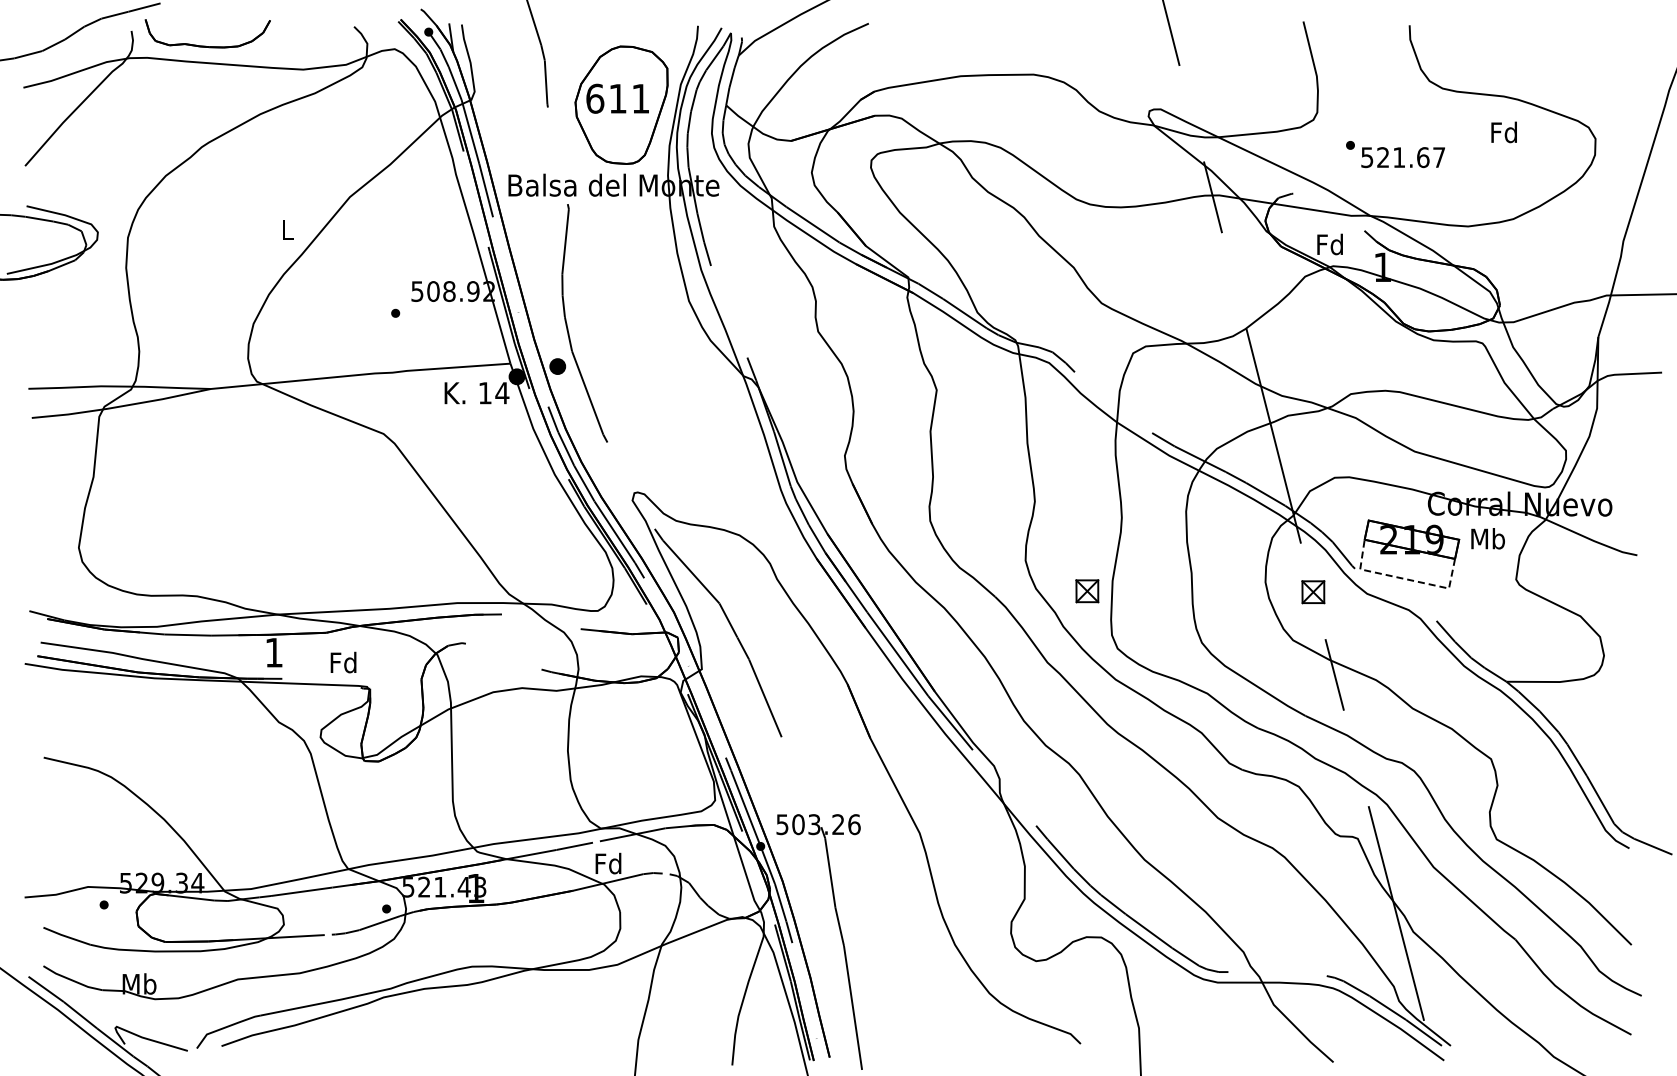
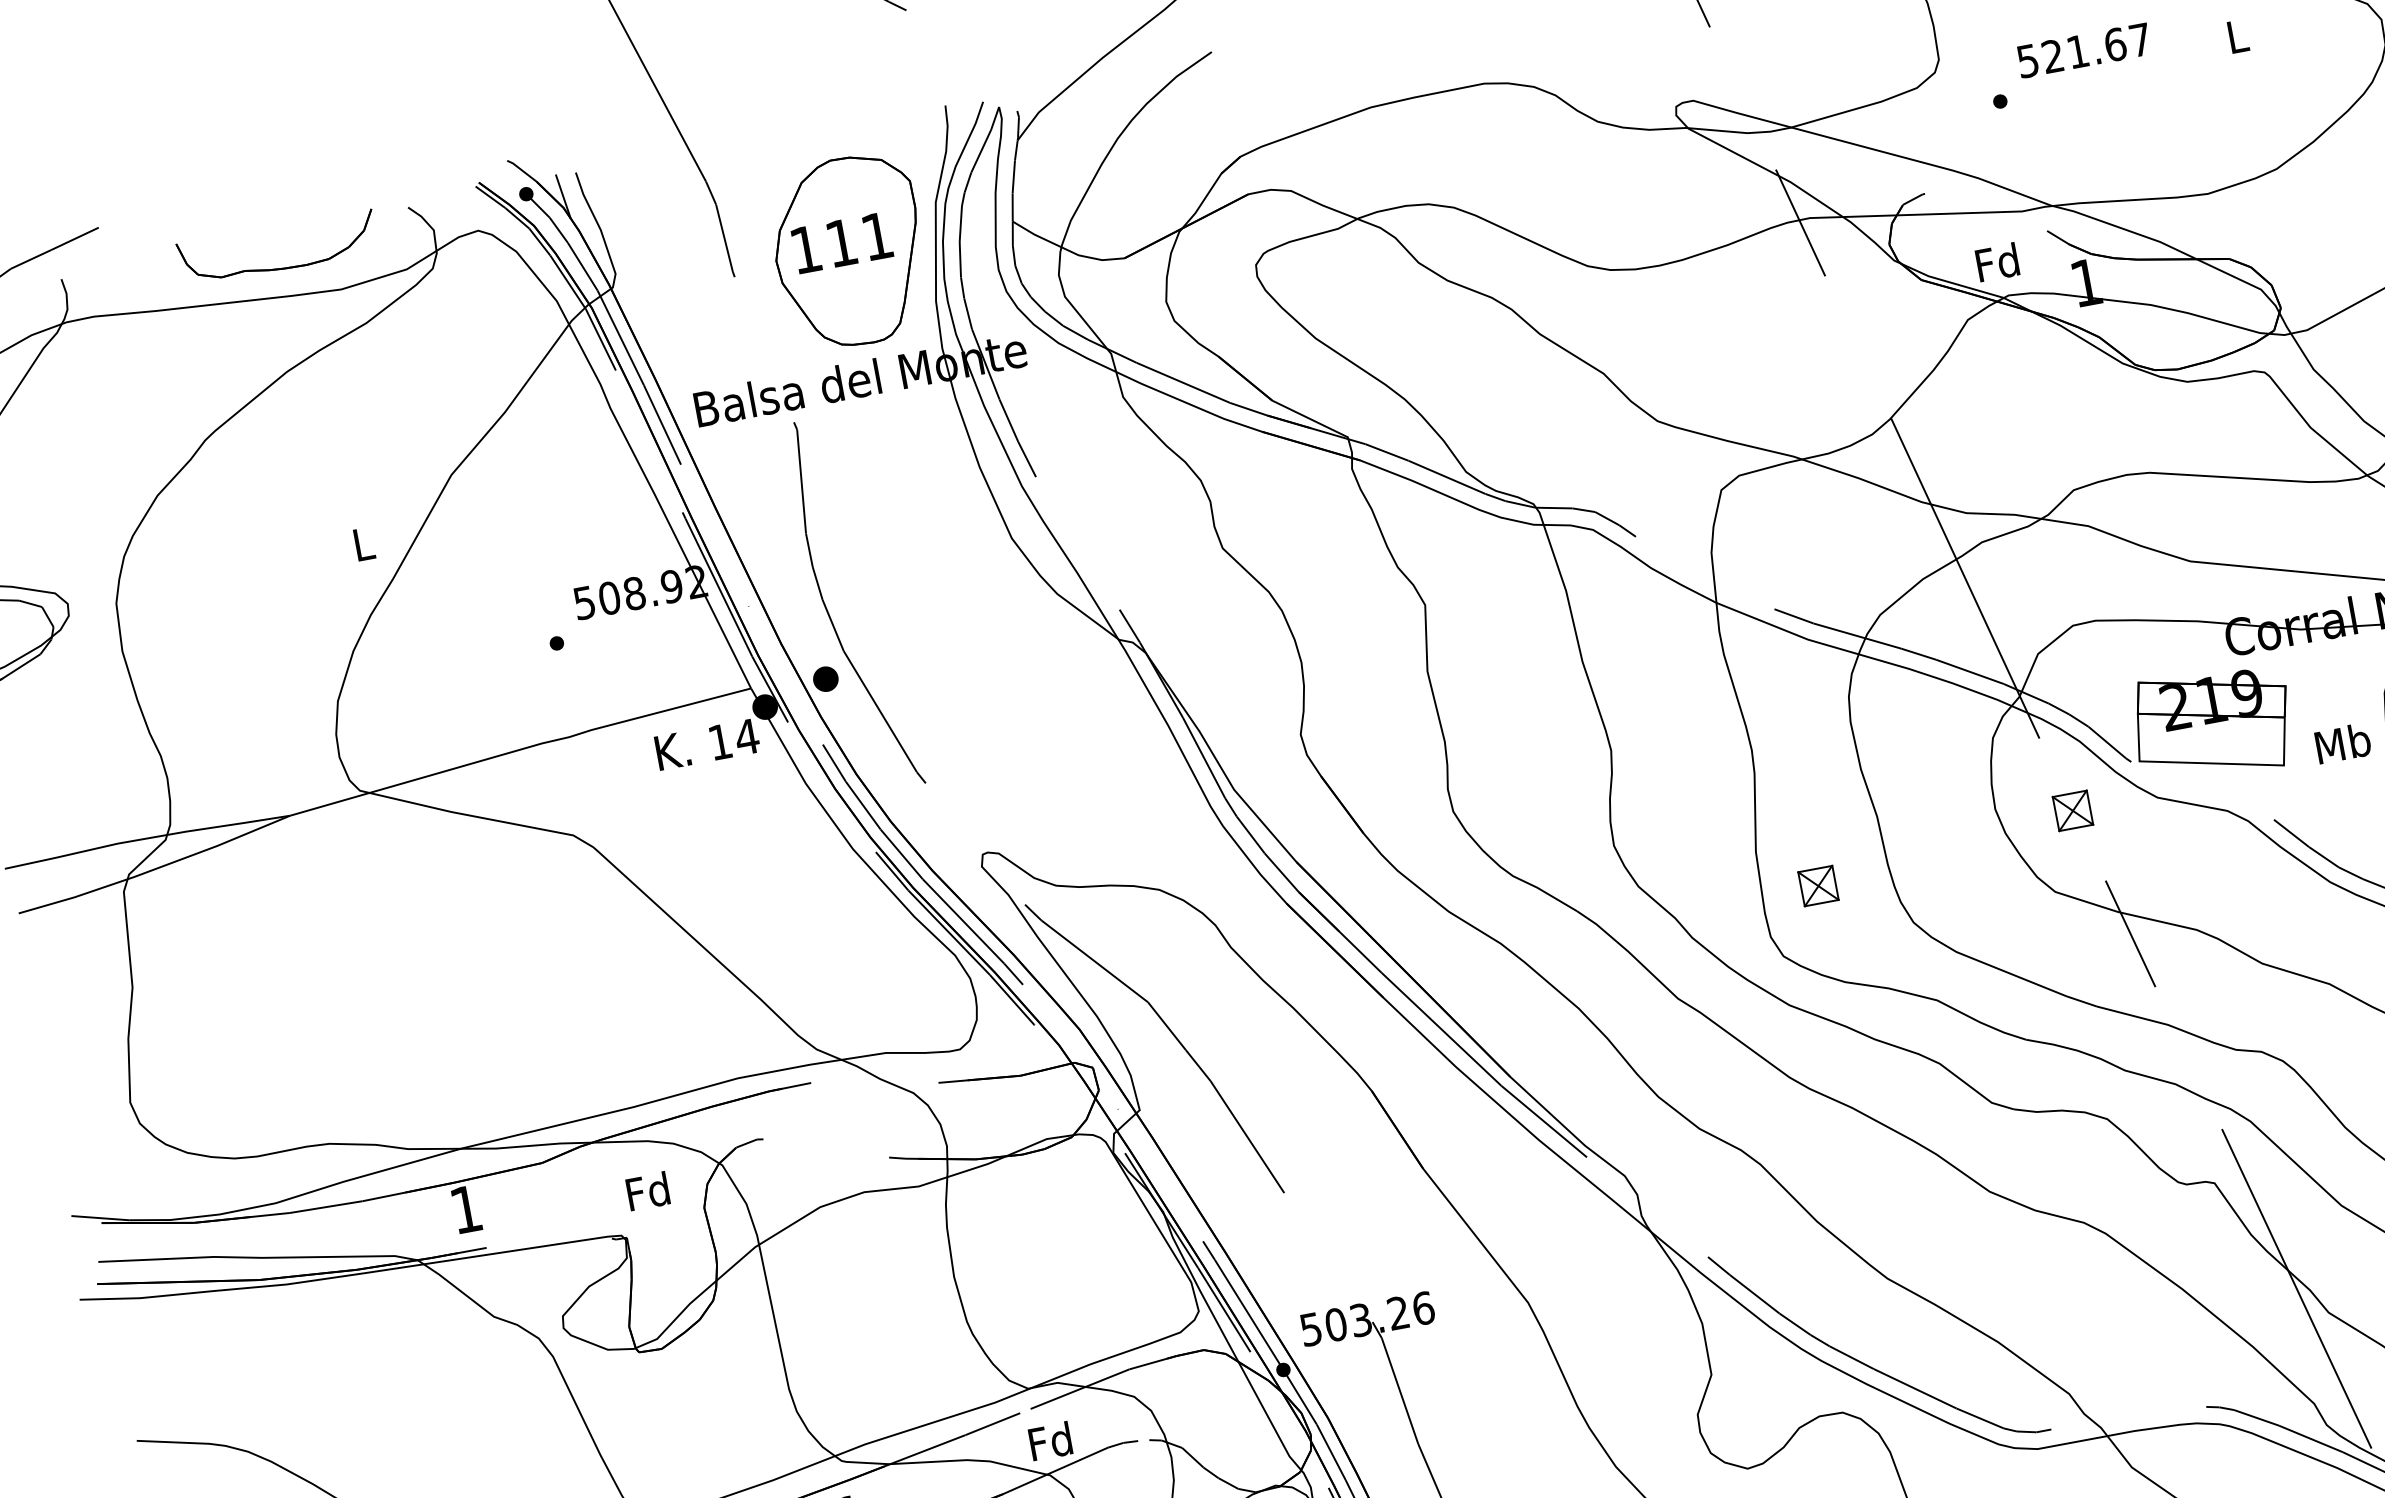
part: (205, 45) -> (277, 267), moved
text: (595, 98) -> (806, 249), 611 -> 111
text: (1503, 132) -> (2235, 36), Fd -> L
text: (1402, 157) -> (2083, 50), moved
text: (1487, 538) -> (2342, 743), moved
line: (1405, 579) -> (2213, 764), dashed -> solid
part: (1087, 591) -> (1818, 886), moved
text: (343, 662) -> (647, 1191), moved

